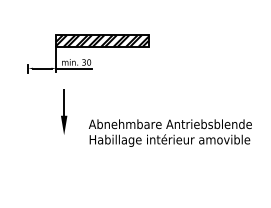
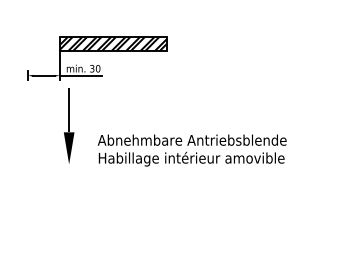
part: (64, 111) -> (69, 125), size x1.43

